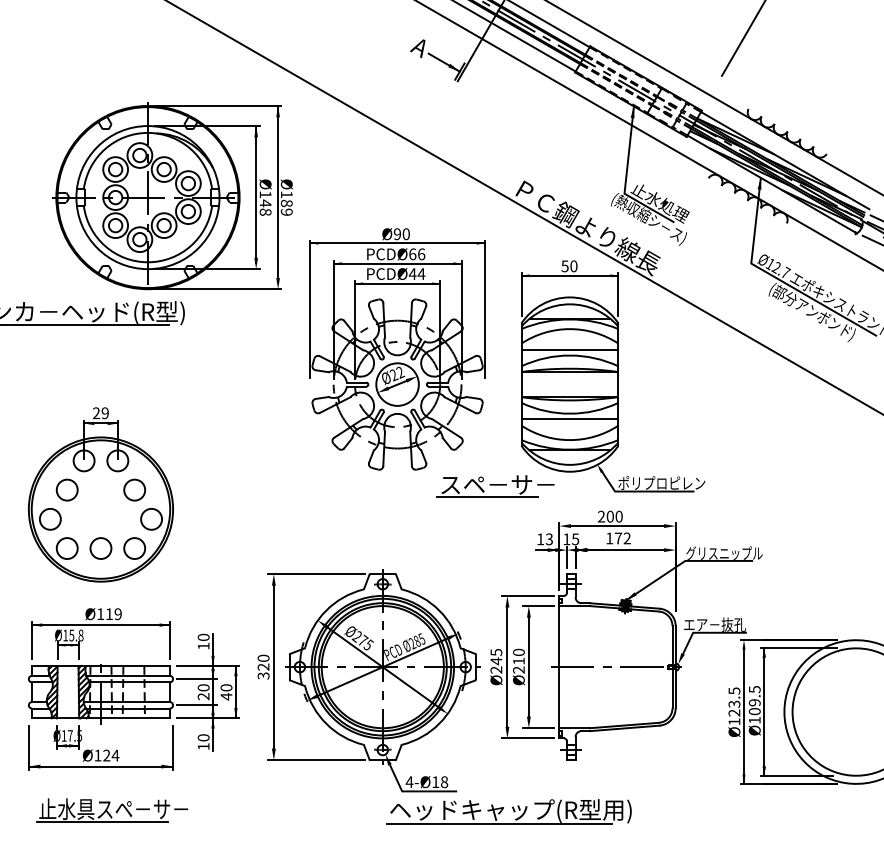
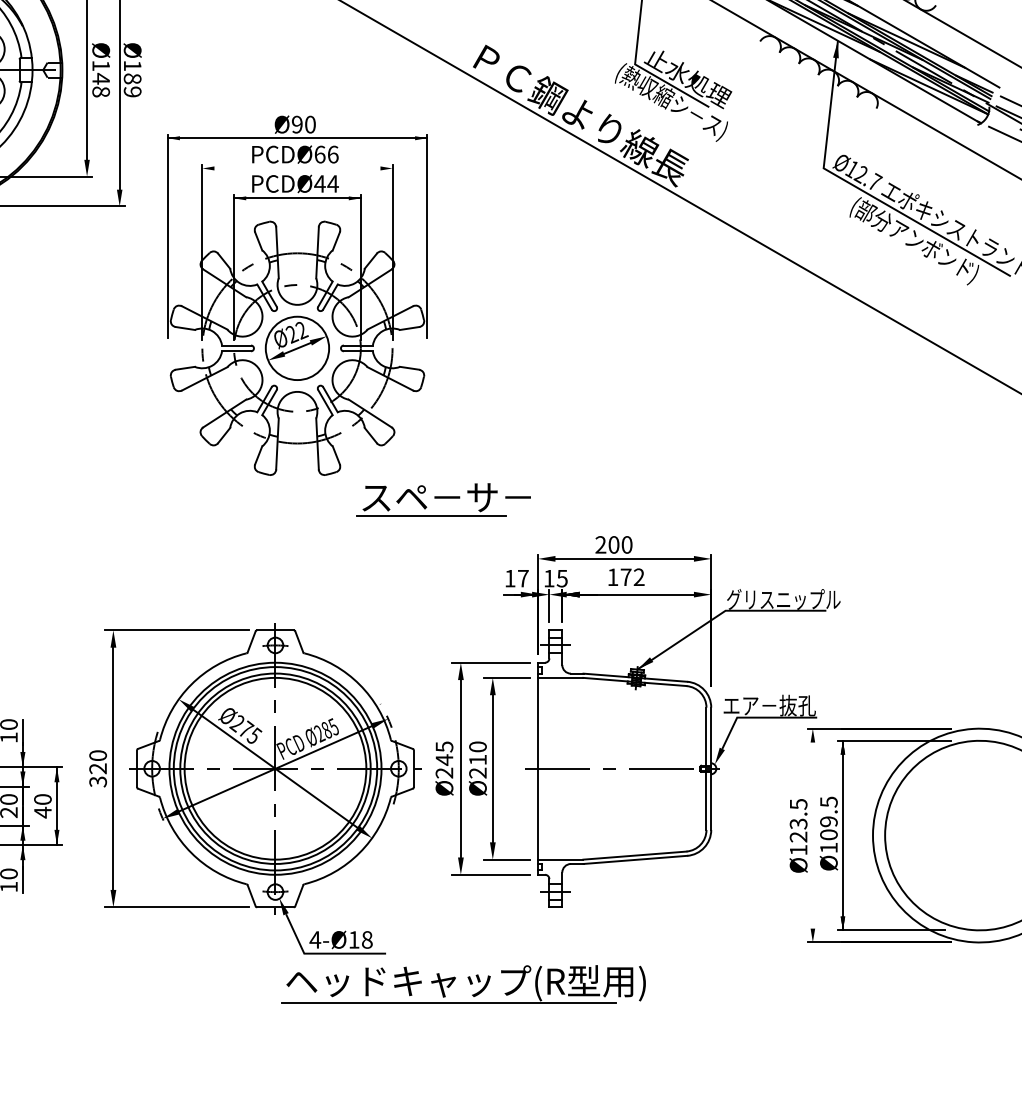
line: (397, 263) -> (297, 168), removed
part: (613, 376) -> (618, 336), removed
text: (548, 539) -> (521, 578), 13 -> 17
line: (743, 716) -> (812, 842), removed

